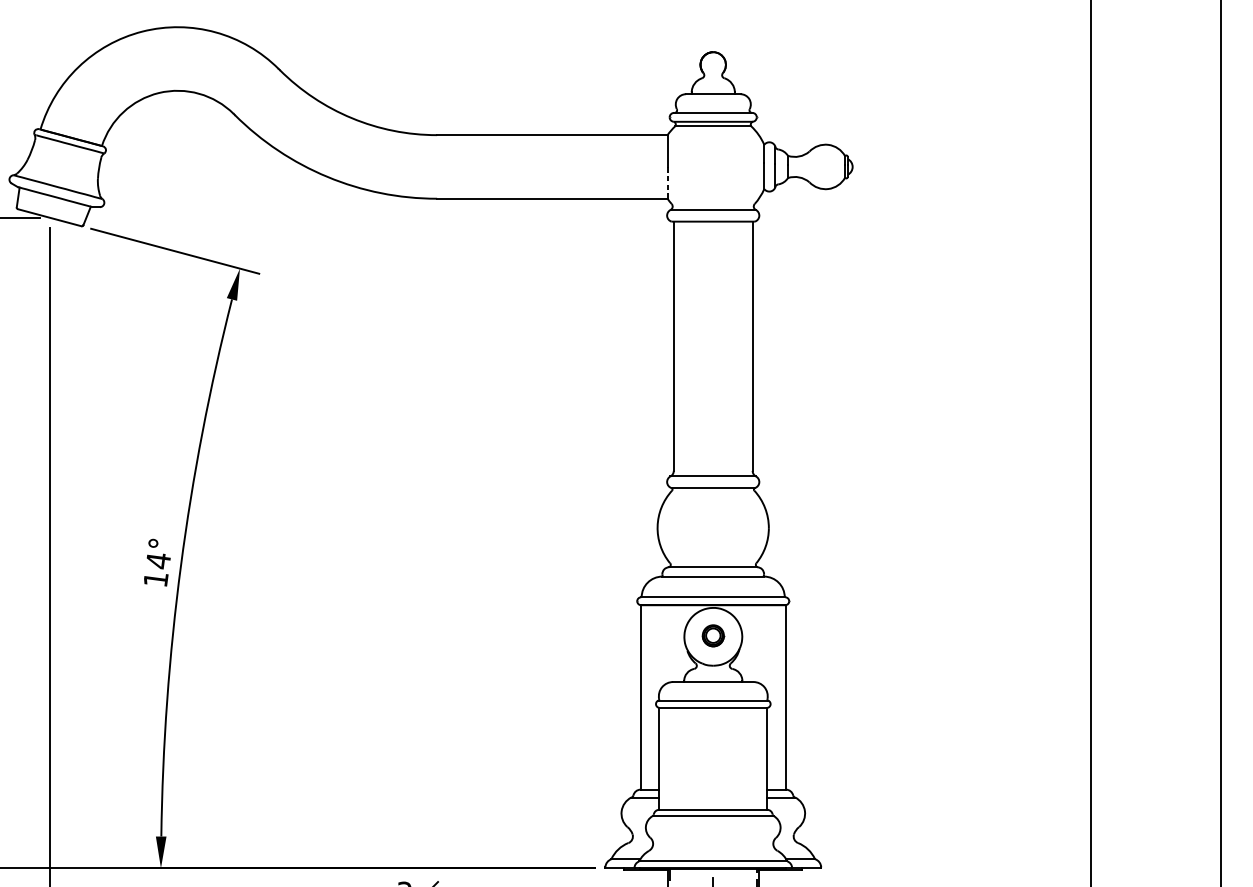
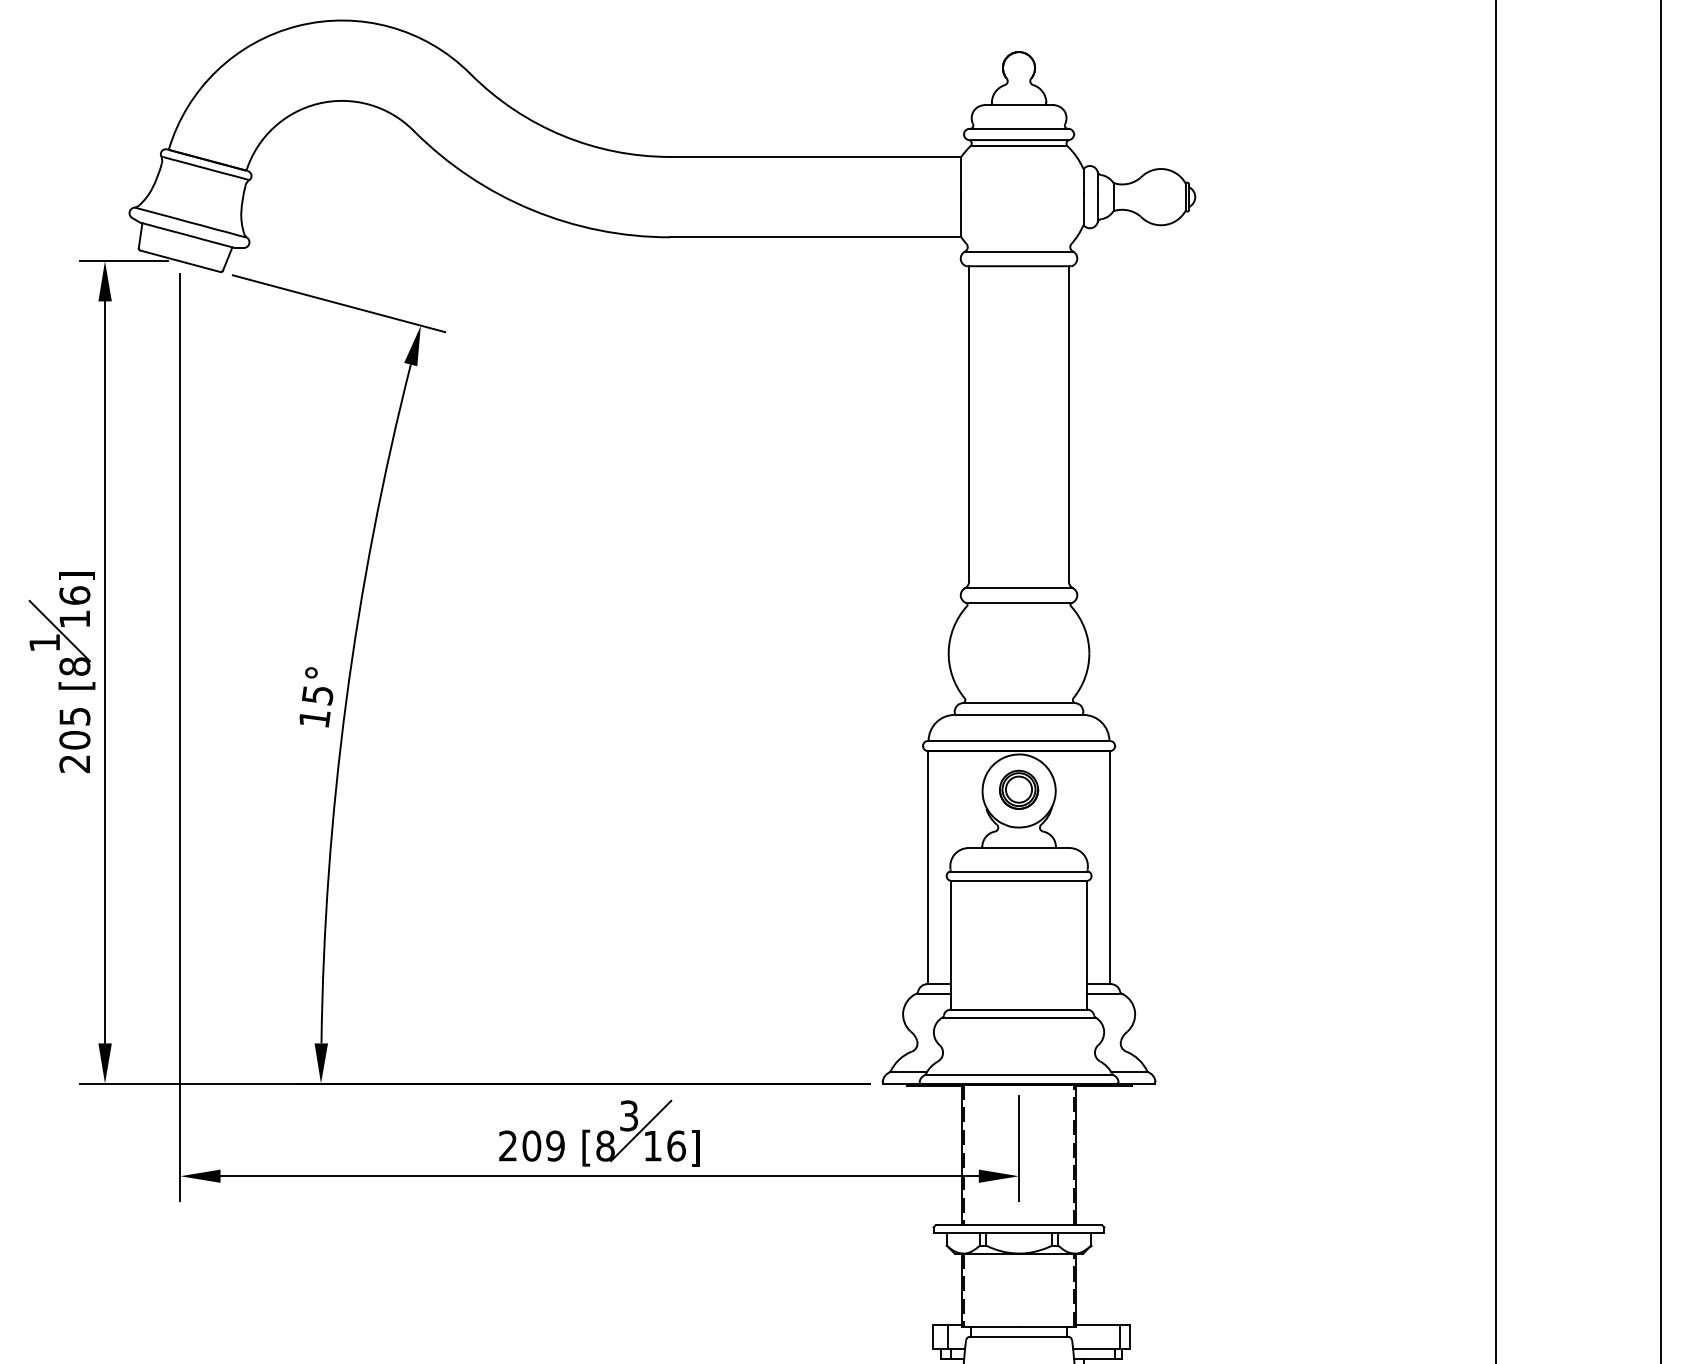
line: (667, 182) -> (961, 216), dashed -> solid
text: (158, 561) -> (317, 695), 14° -> 15°
part: (713, 635) -> (1019, 789), size x1.43

